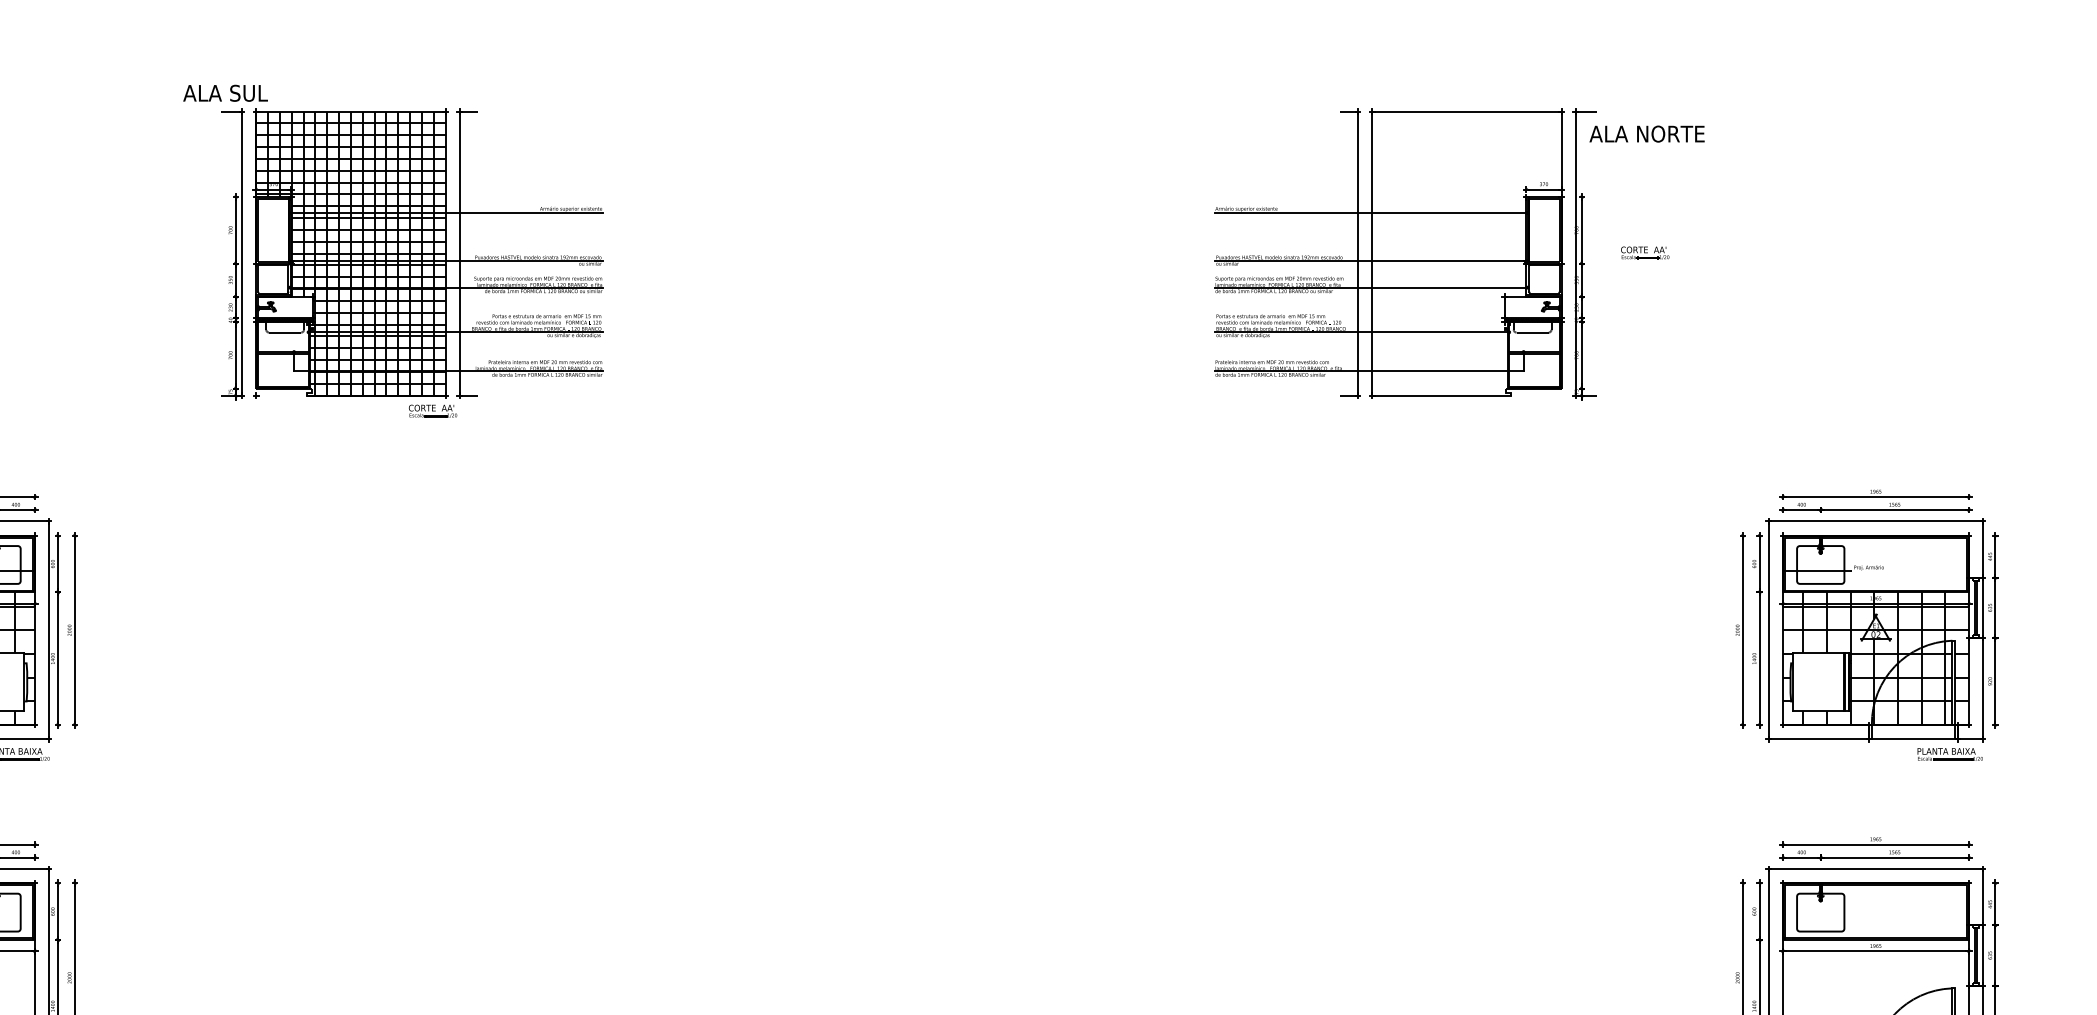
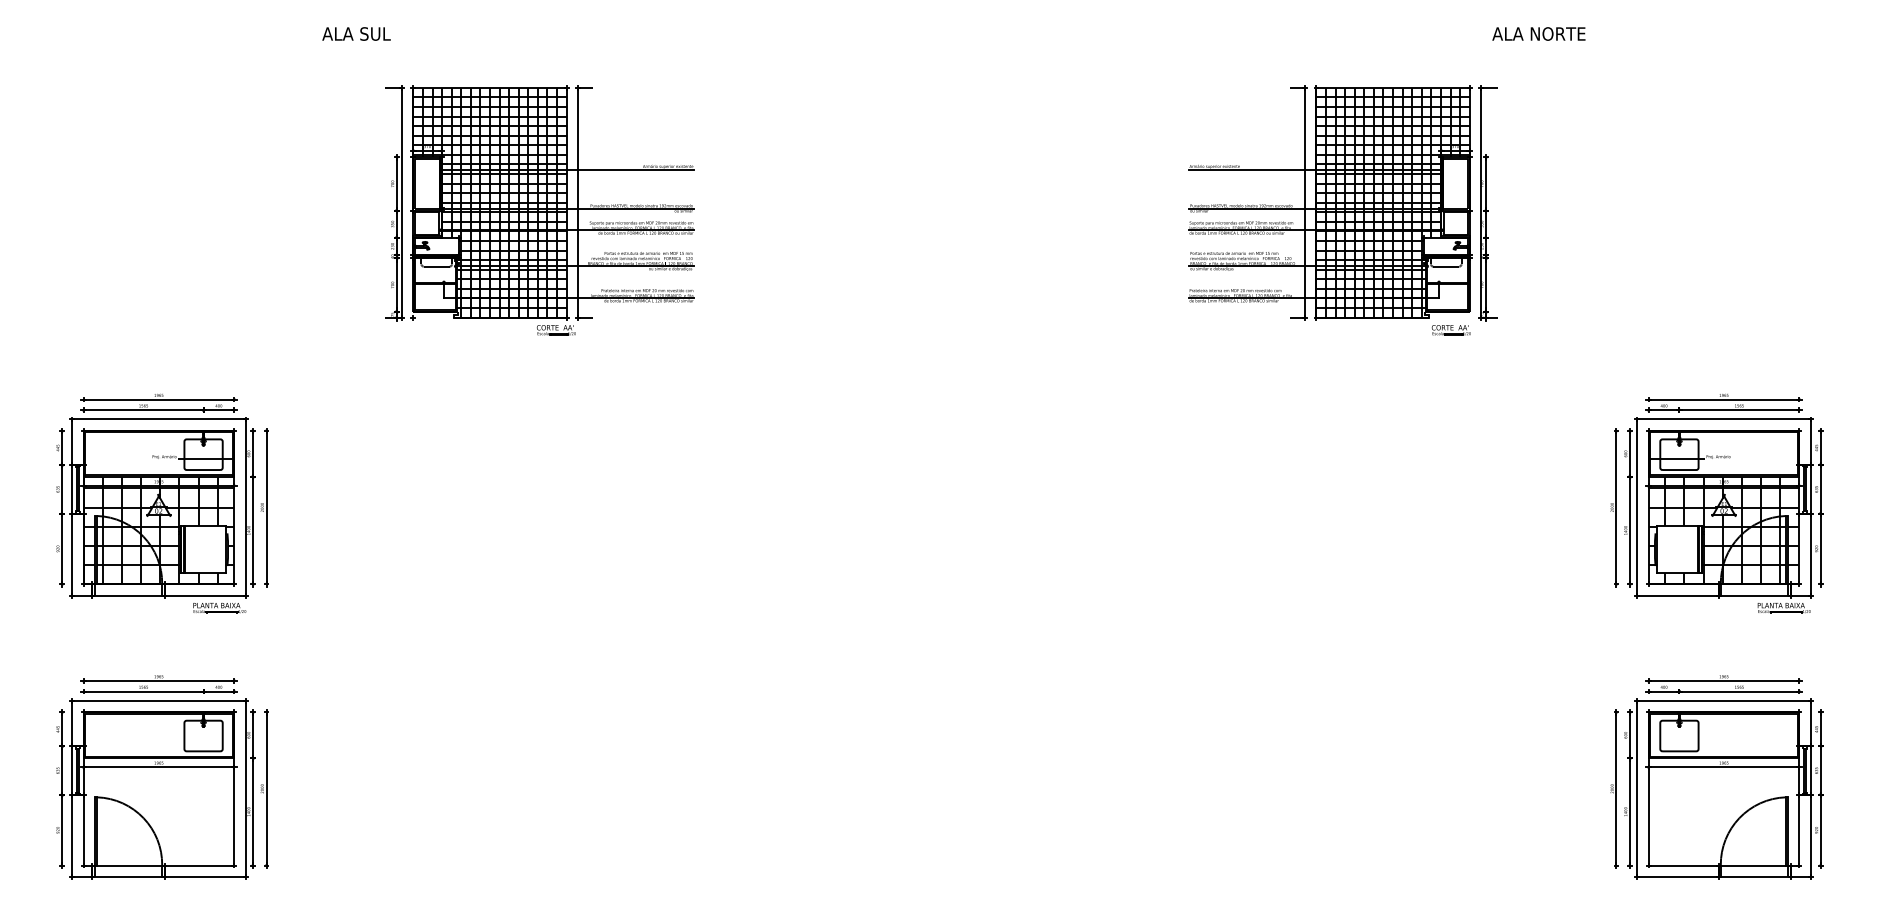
text: (225, 92) -> (356, 33), moved
text: (1646, 133) -> (1538, 33), moved
hatch: (1466, 253) -> (1392, 202), added
part: (1644, 253) -> (1450, 330), moved

